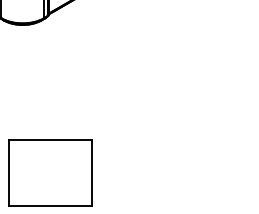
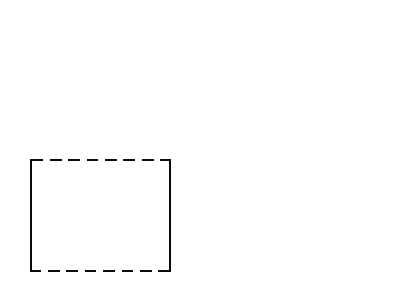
line: (50, 140) -> (100, 160), solid -> dashed
line: (49, 206) -> (99, 270), solid -> dashed

